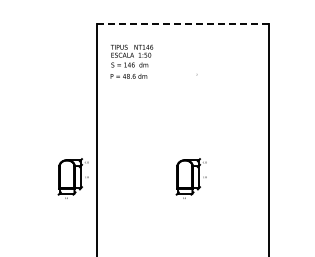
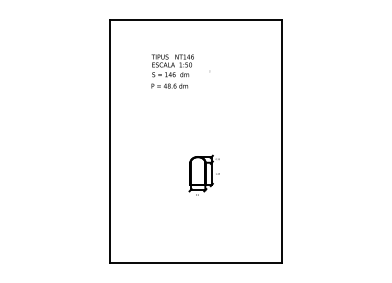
line: (183, 23) -> (196, 20), dashed -> solid
text: (131, 61) -> (172, 71), moved
part: (72, 177) -> (85, 174), removed

